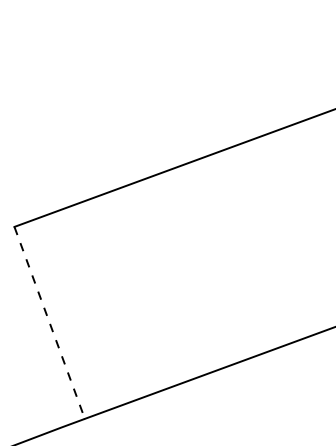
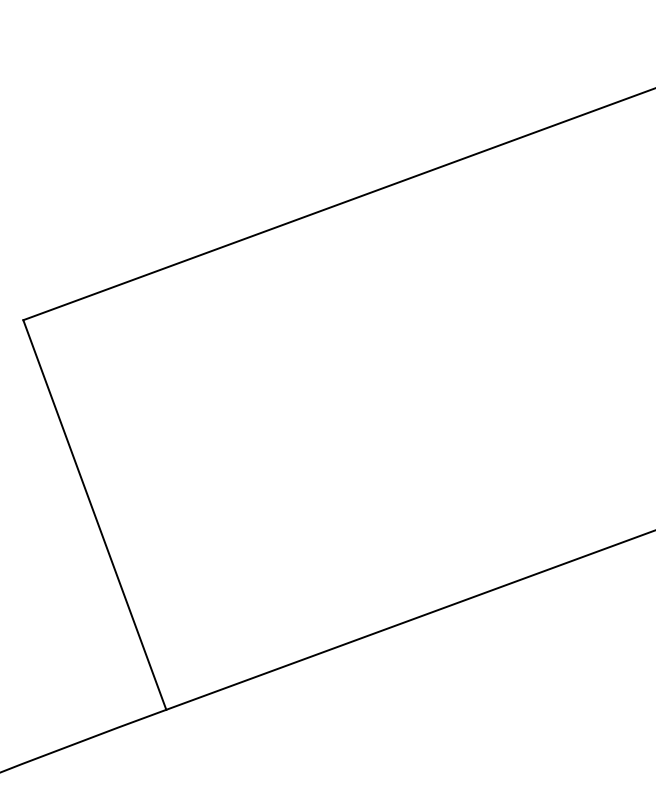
line: (49, 323) -> (94, 516), dashed -> solid

